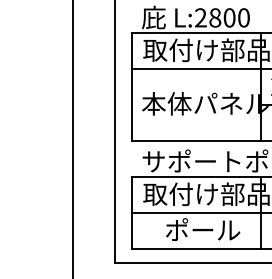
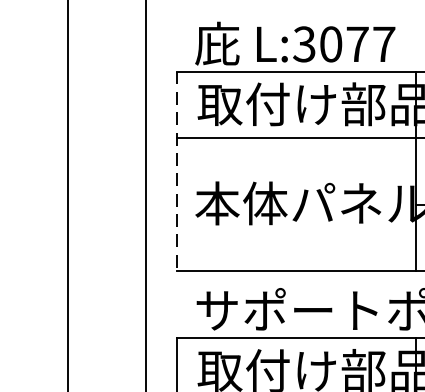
text: (221, 17) -> (342, 43), L:2800 -> L:3077
line: (132, 86) -> (177, 171), solid -> dashed

